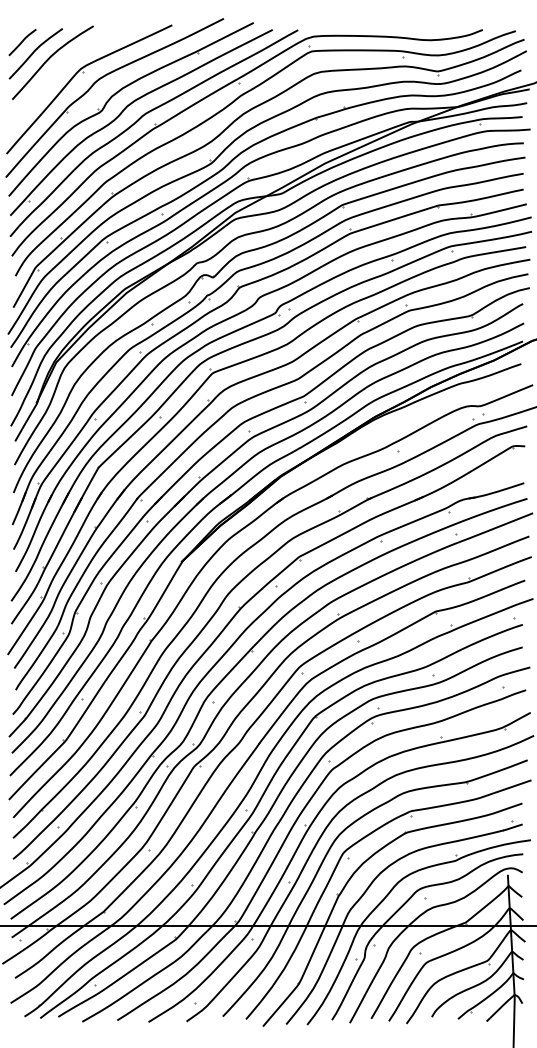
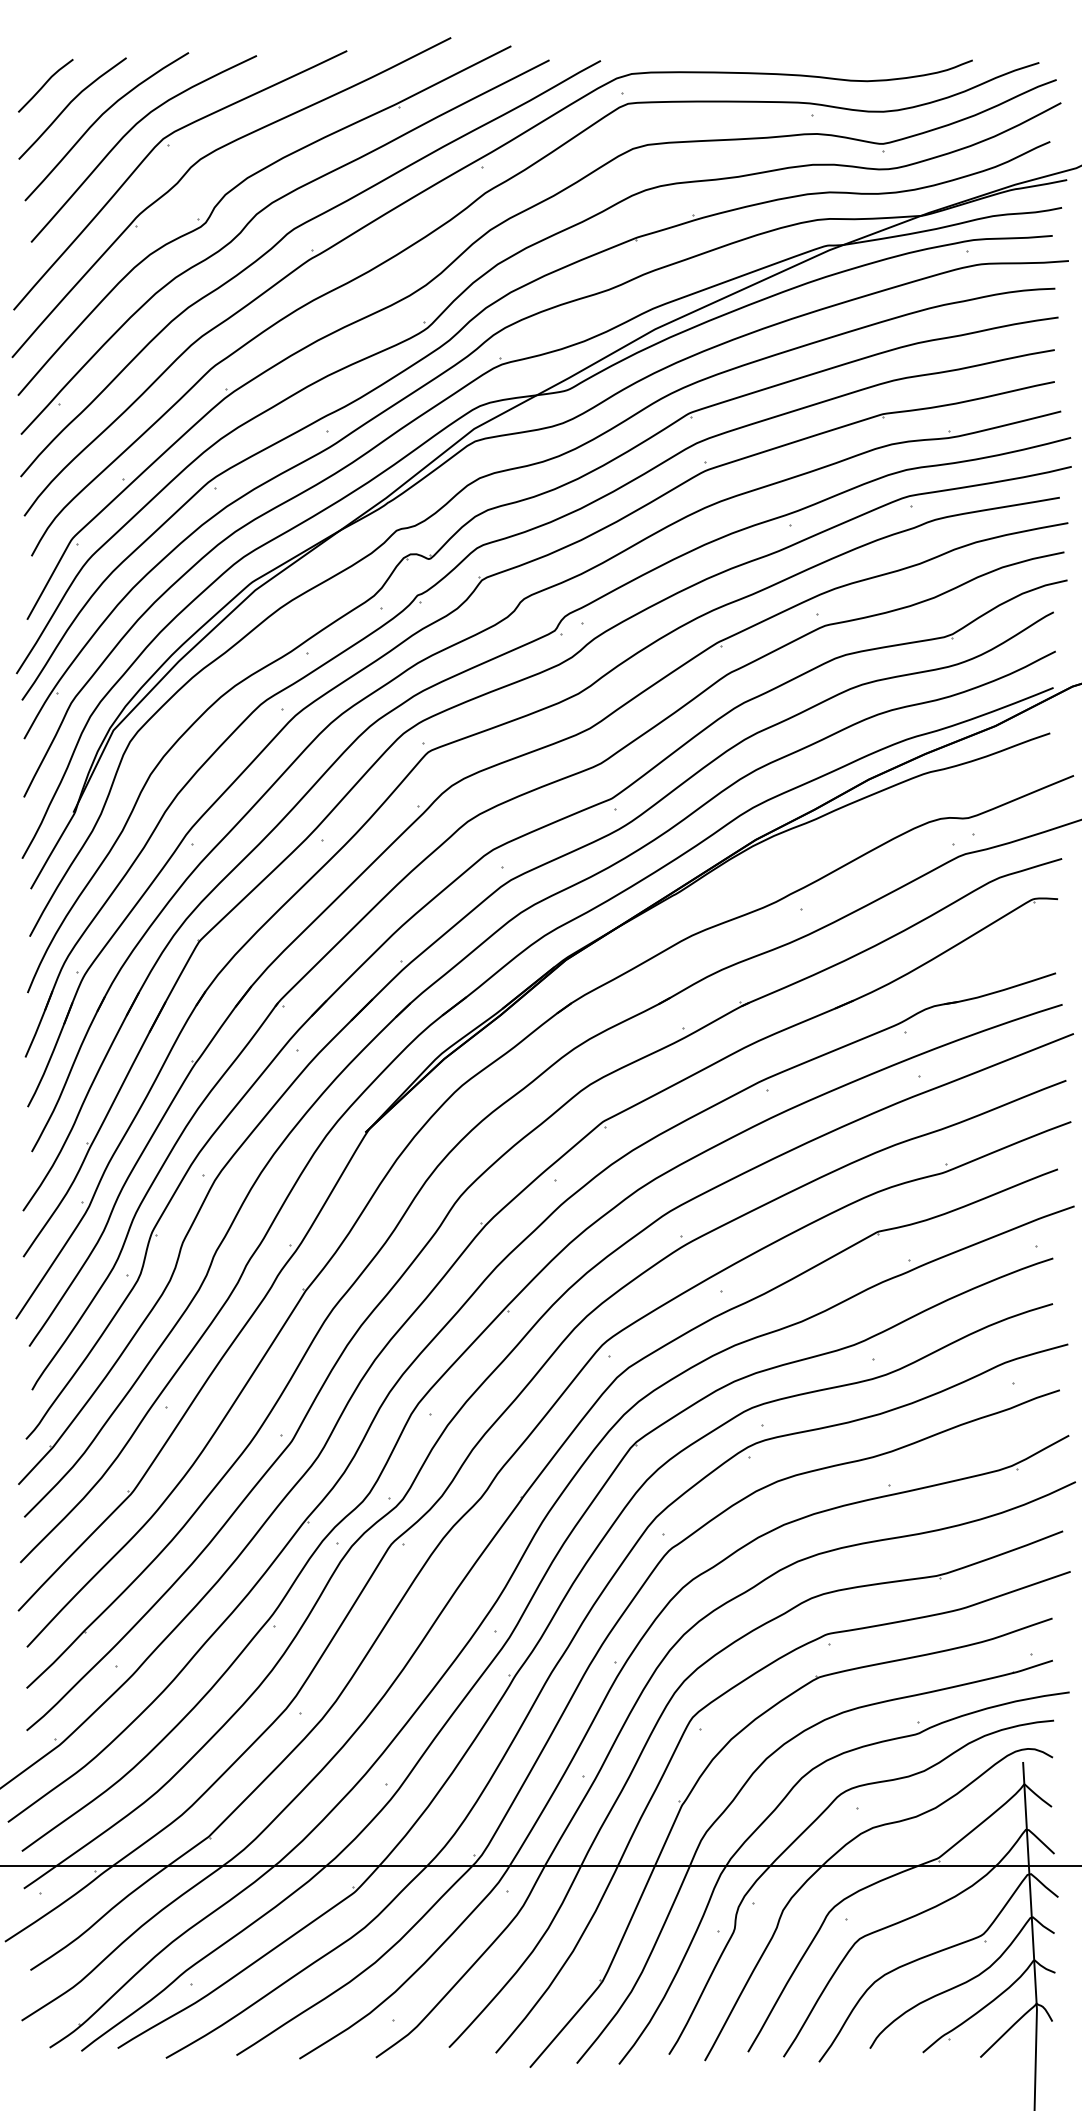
curve: (64, 65) -> (130, 132), added

